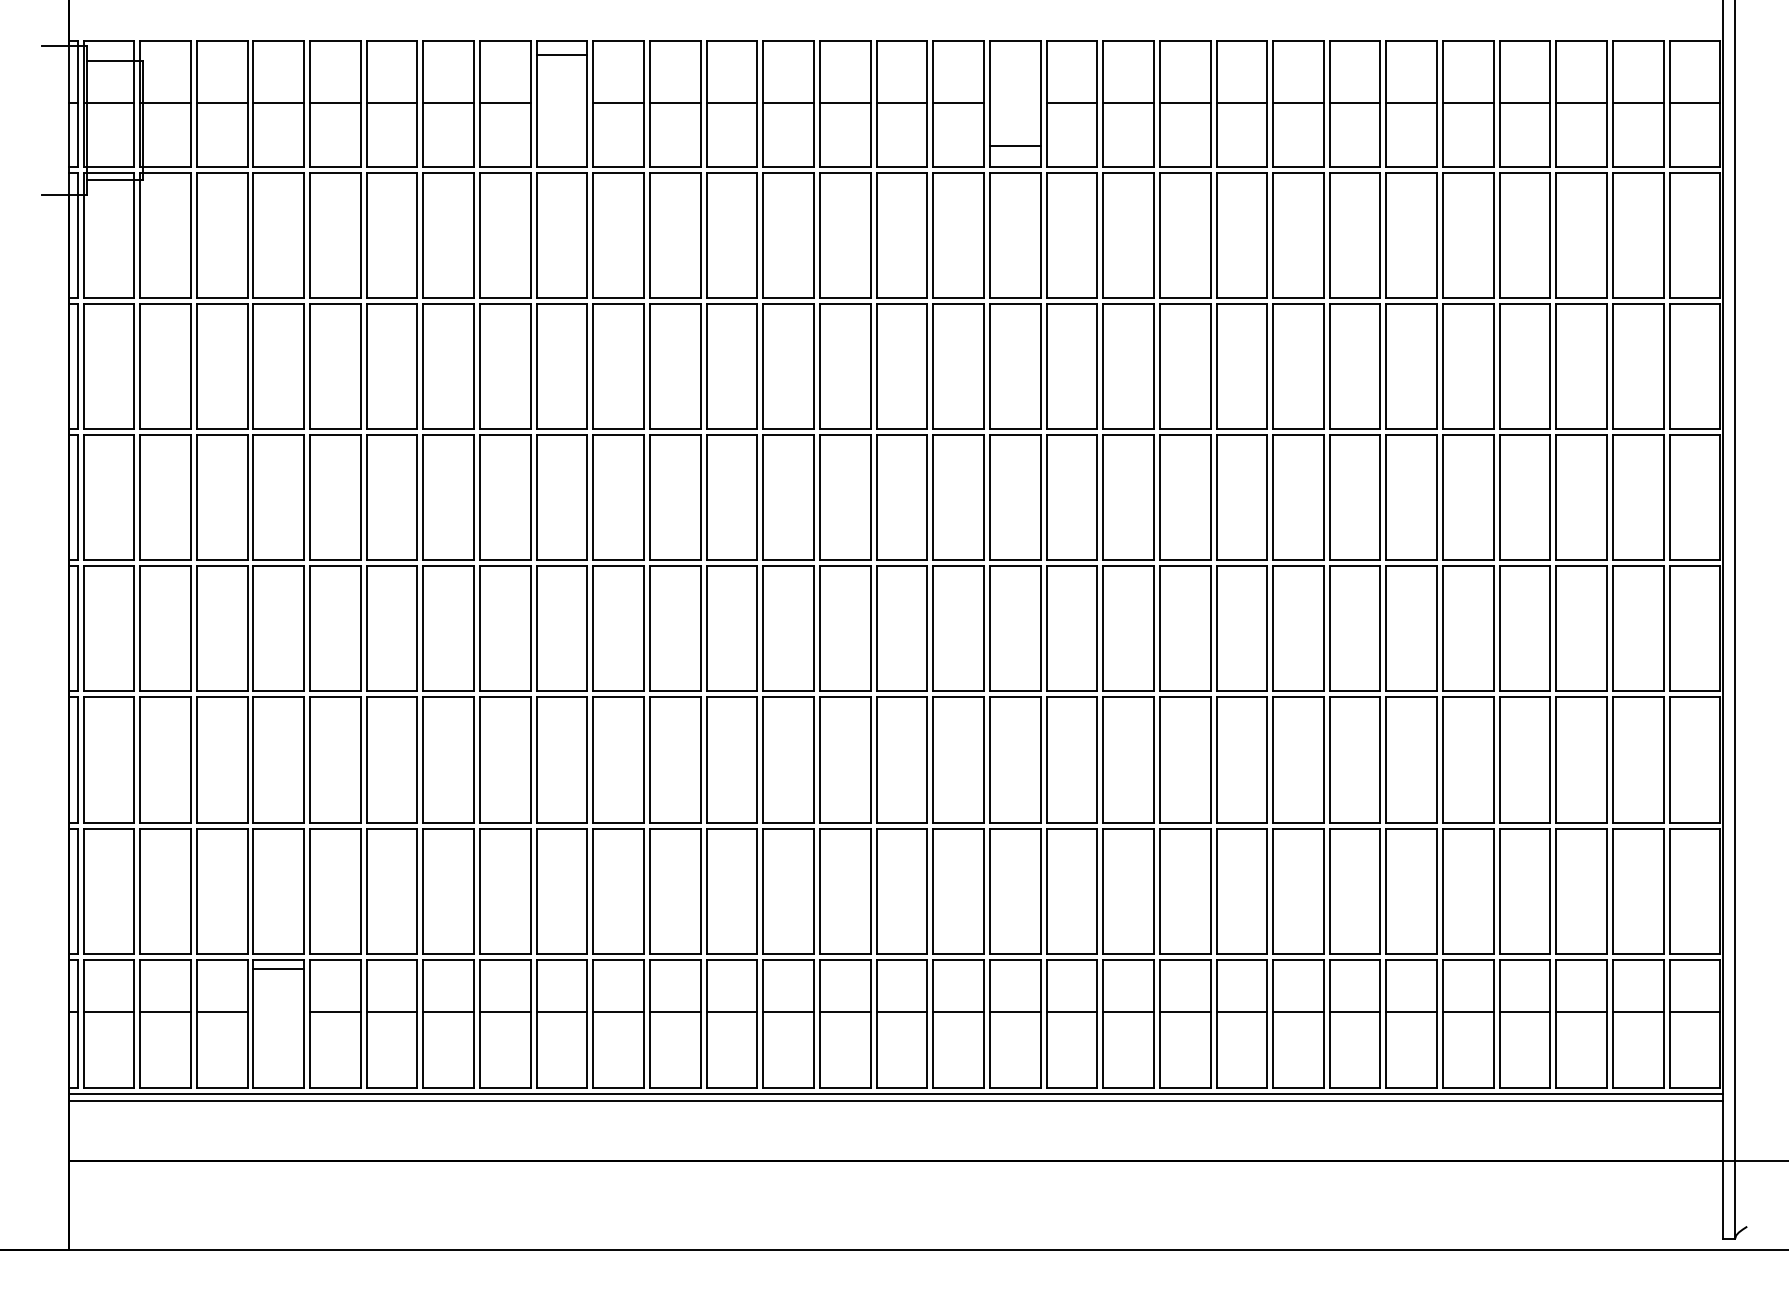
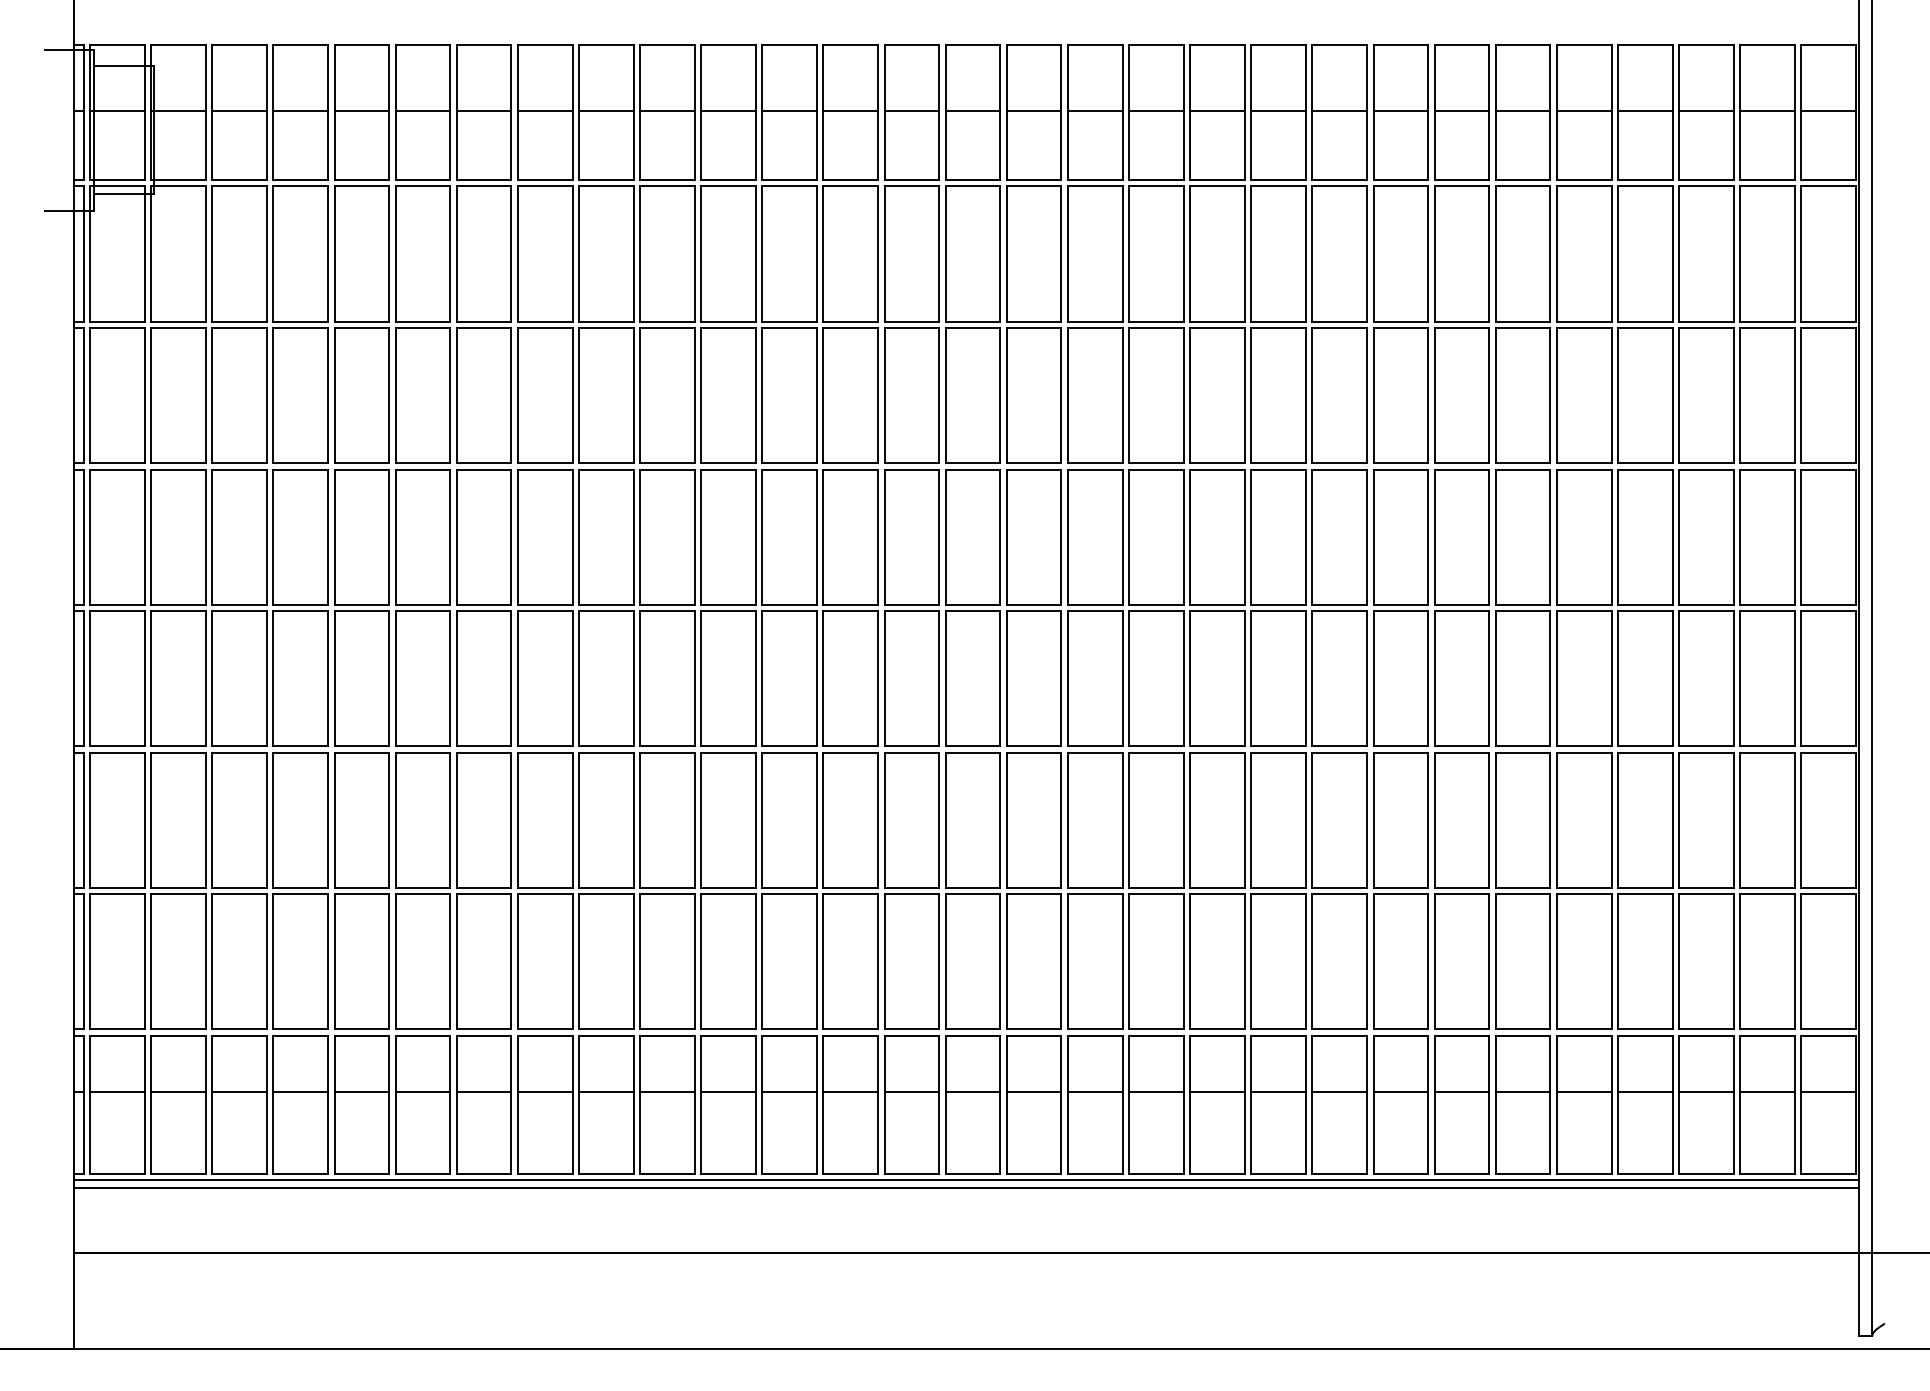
line: (561, 54) -> (605, 110), moved
line: (1014, 145) -> (1094, 110), moved
line: (278, 968) -> (300, 1091), moved

